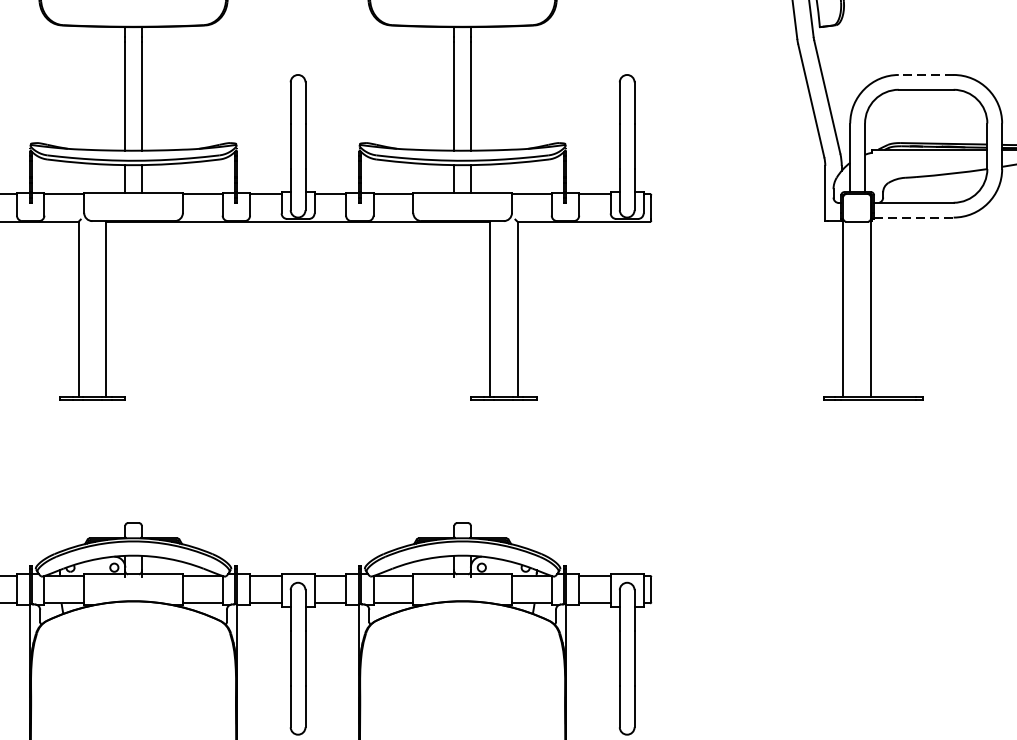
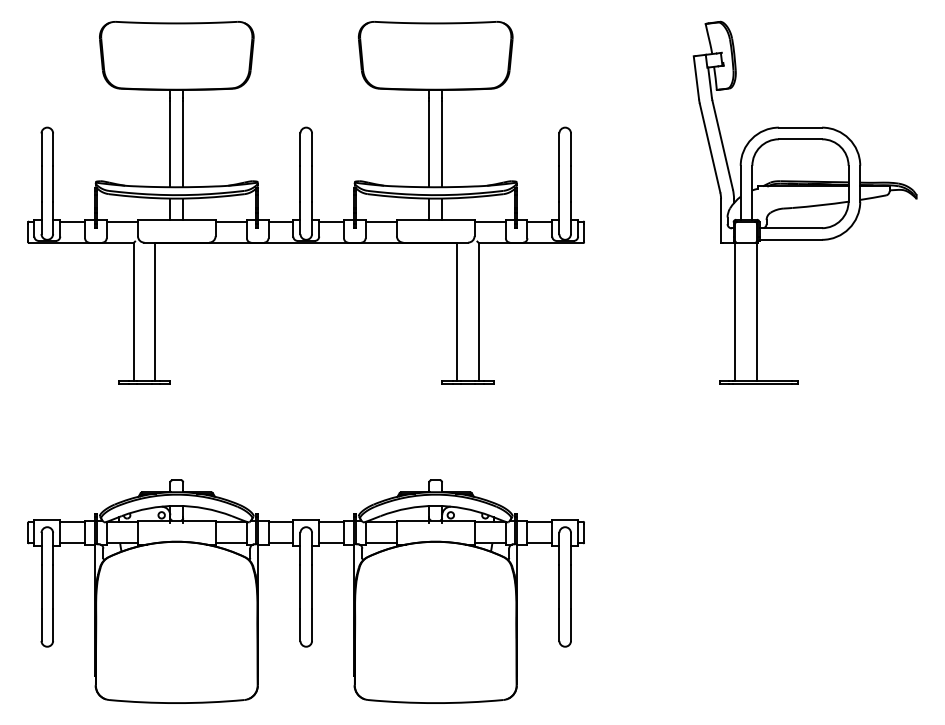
line: (926, 74) -> (800, 127), dashed -> solid
line: (914, 217) -> (791, 239), dashed -> solid

